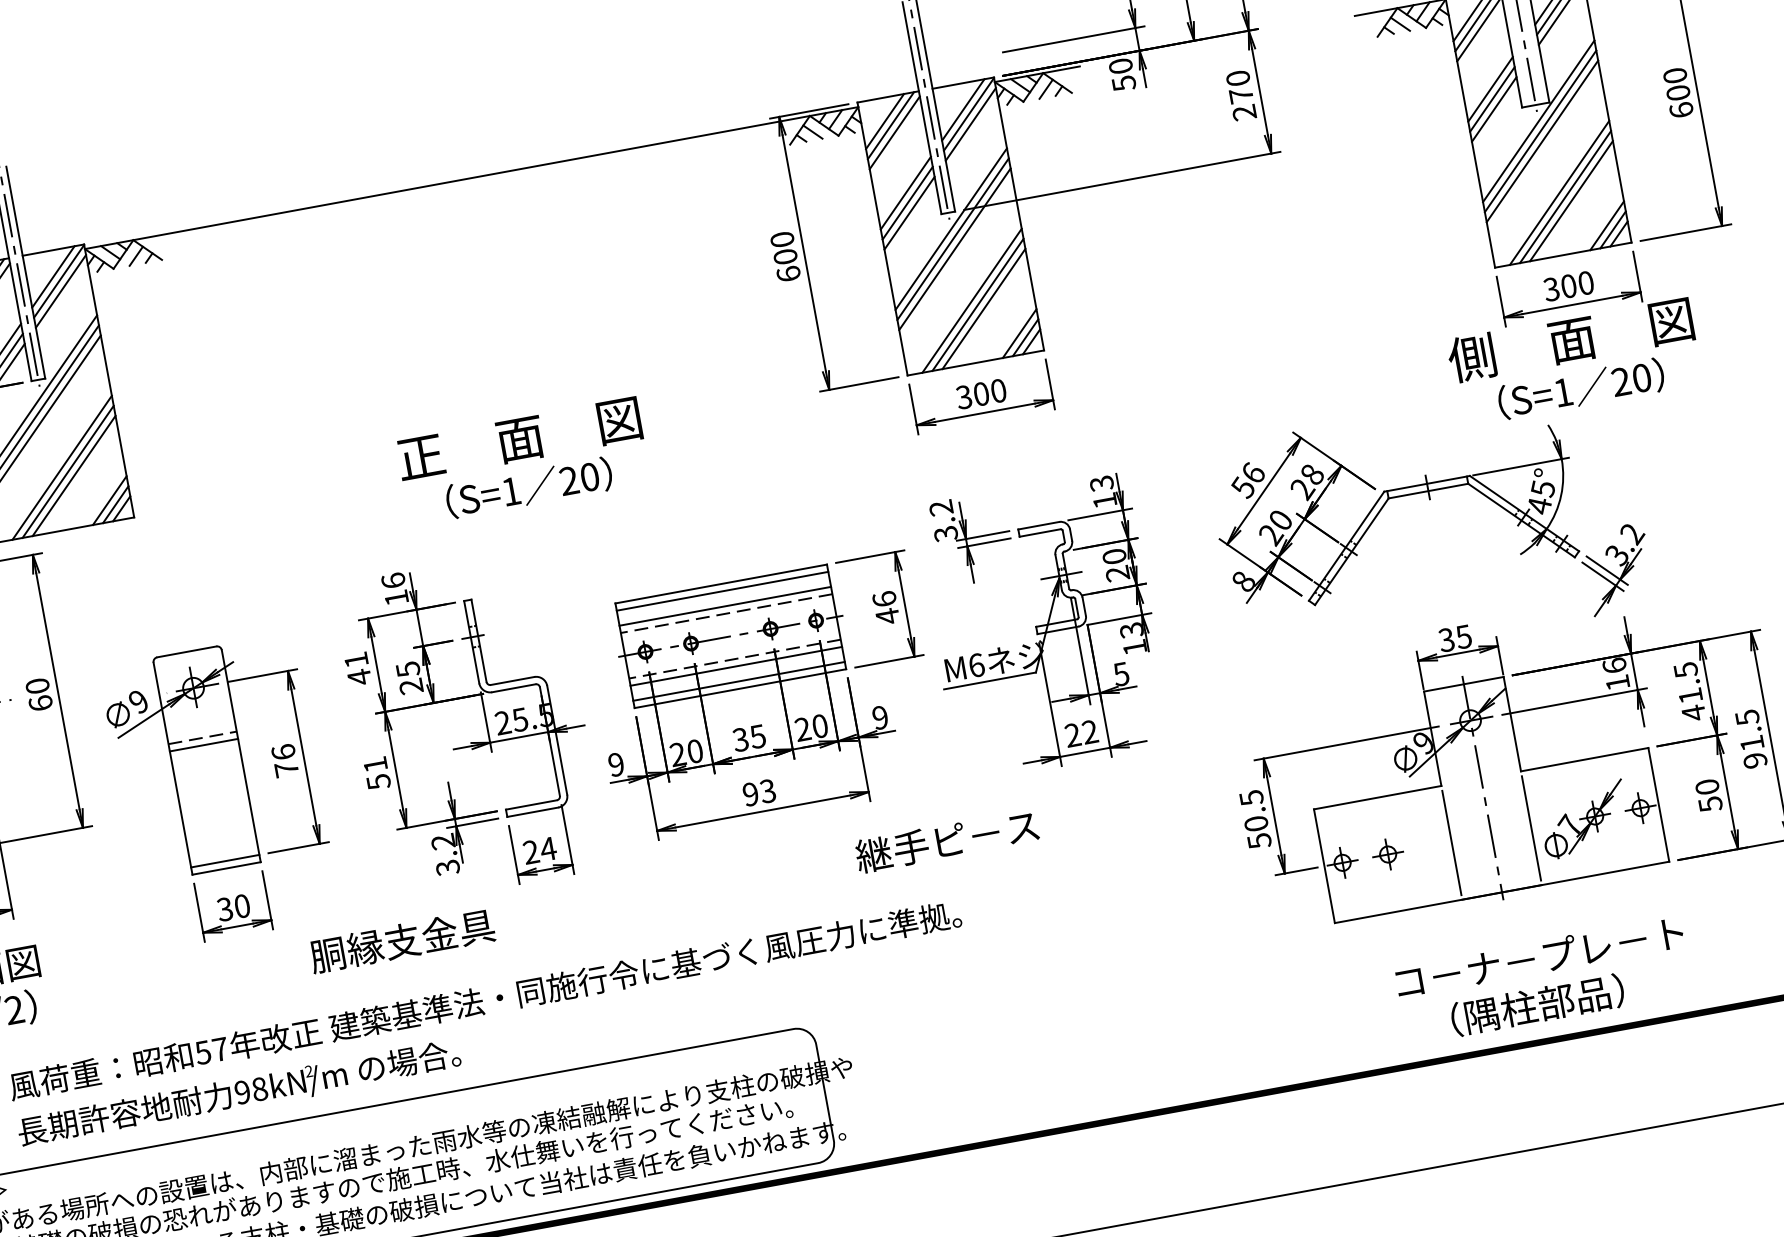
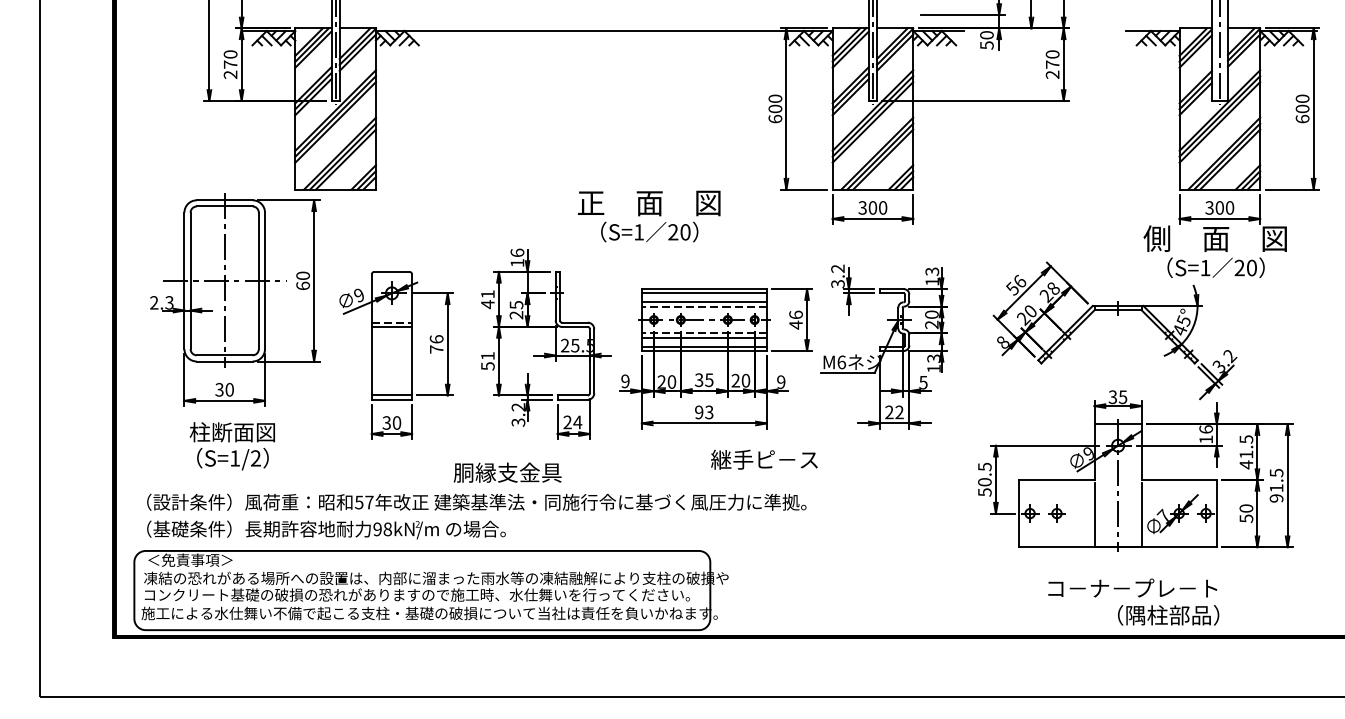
text: (523, 461) -> (649, 216), moved
text: (947, 840) -> (764, 459), moved
text: (401, 940) -> (507, 472), moved
text: (1537, 1005) -> (1168, 615), moved

